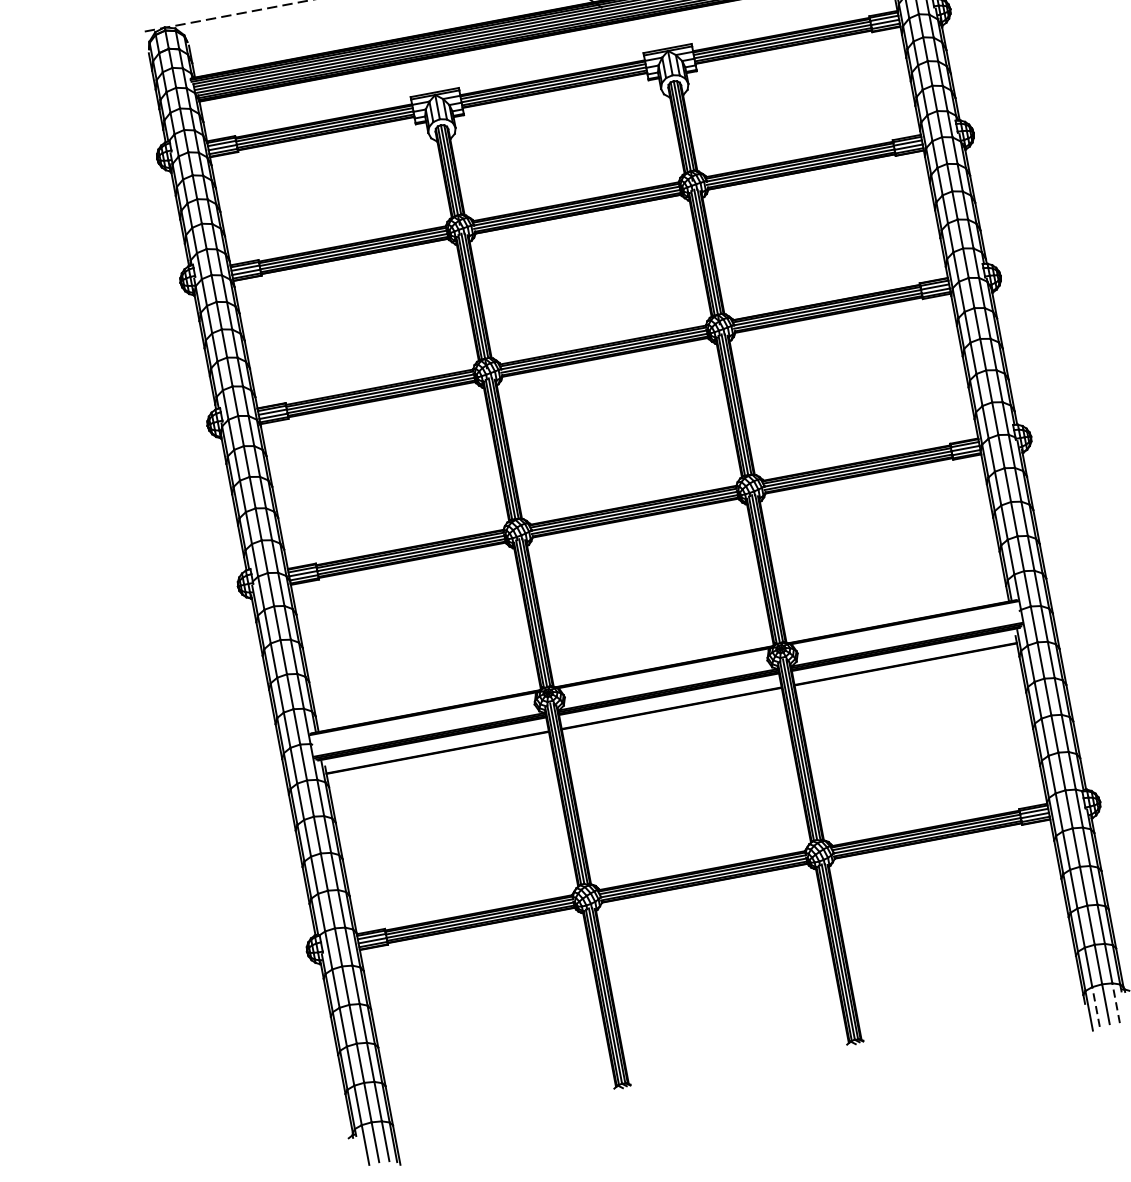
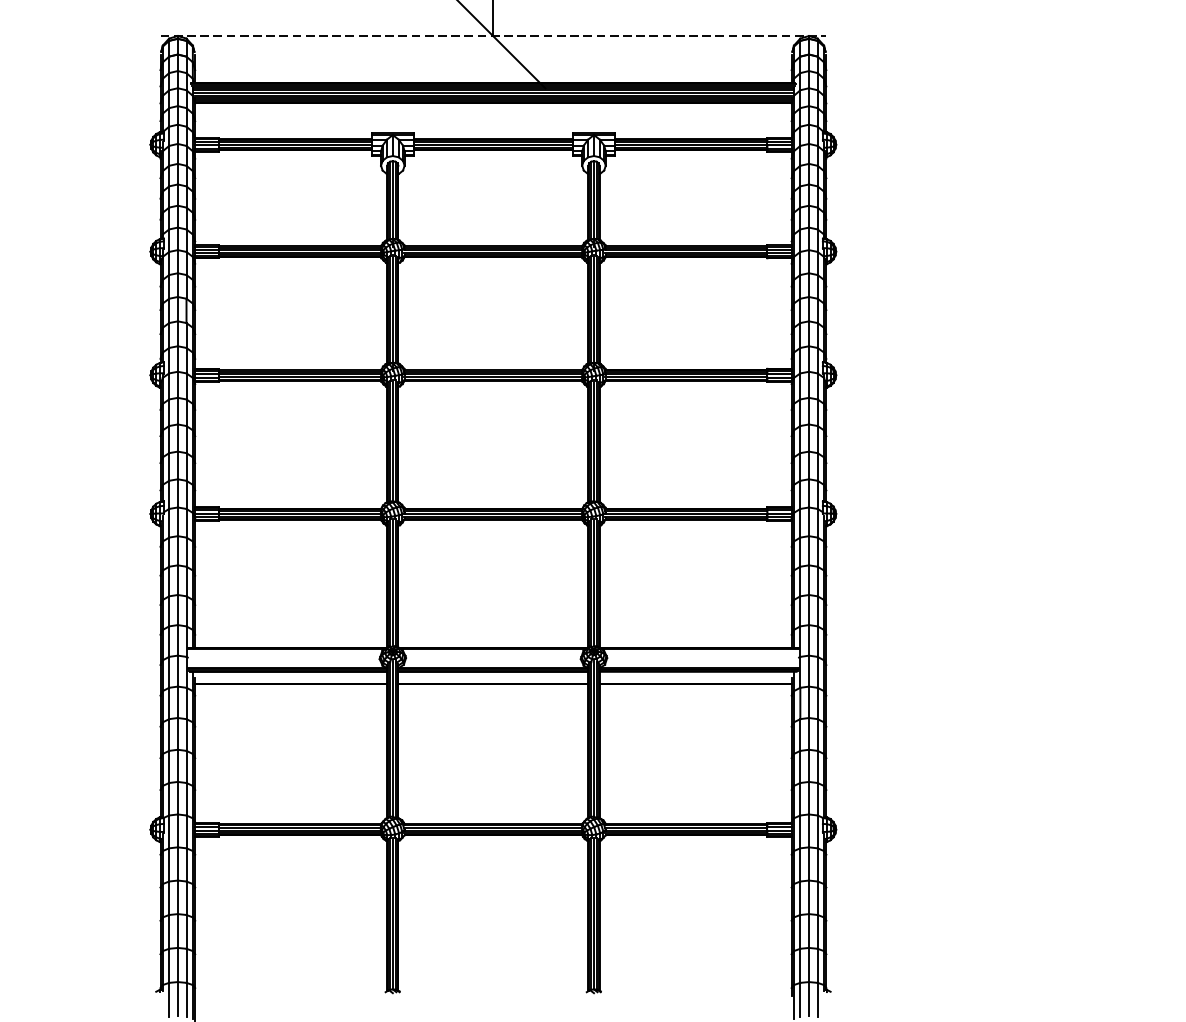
line: (1115, 1002) -> (817, 999), dashed -> solid
line: (1096, 1006) -> (800, 999), dashed -> solid

